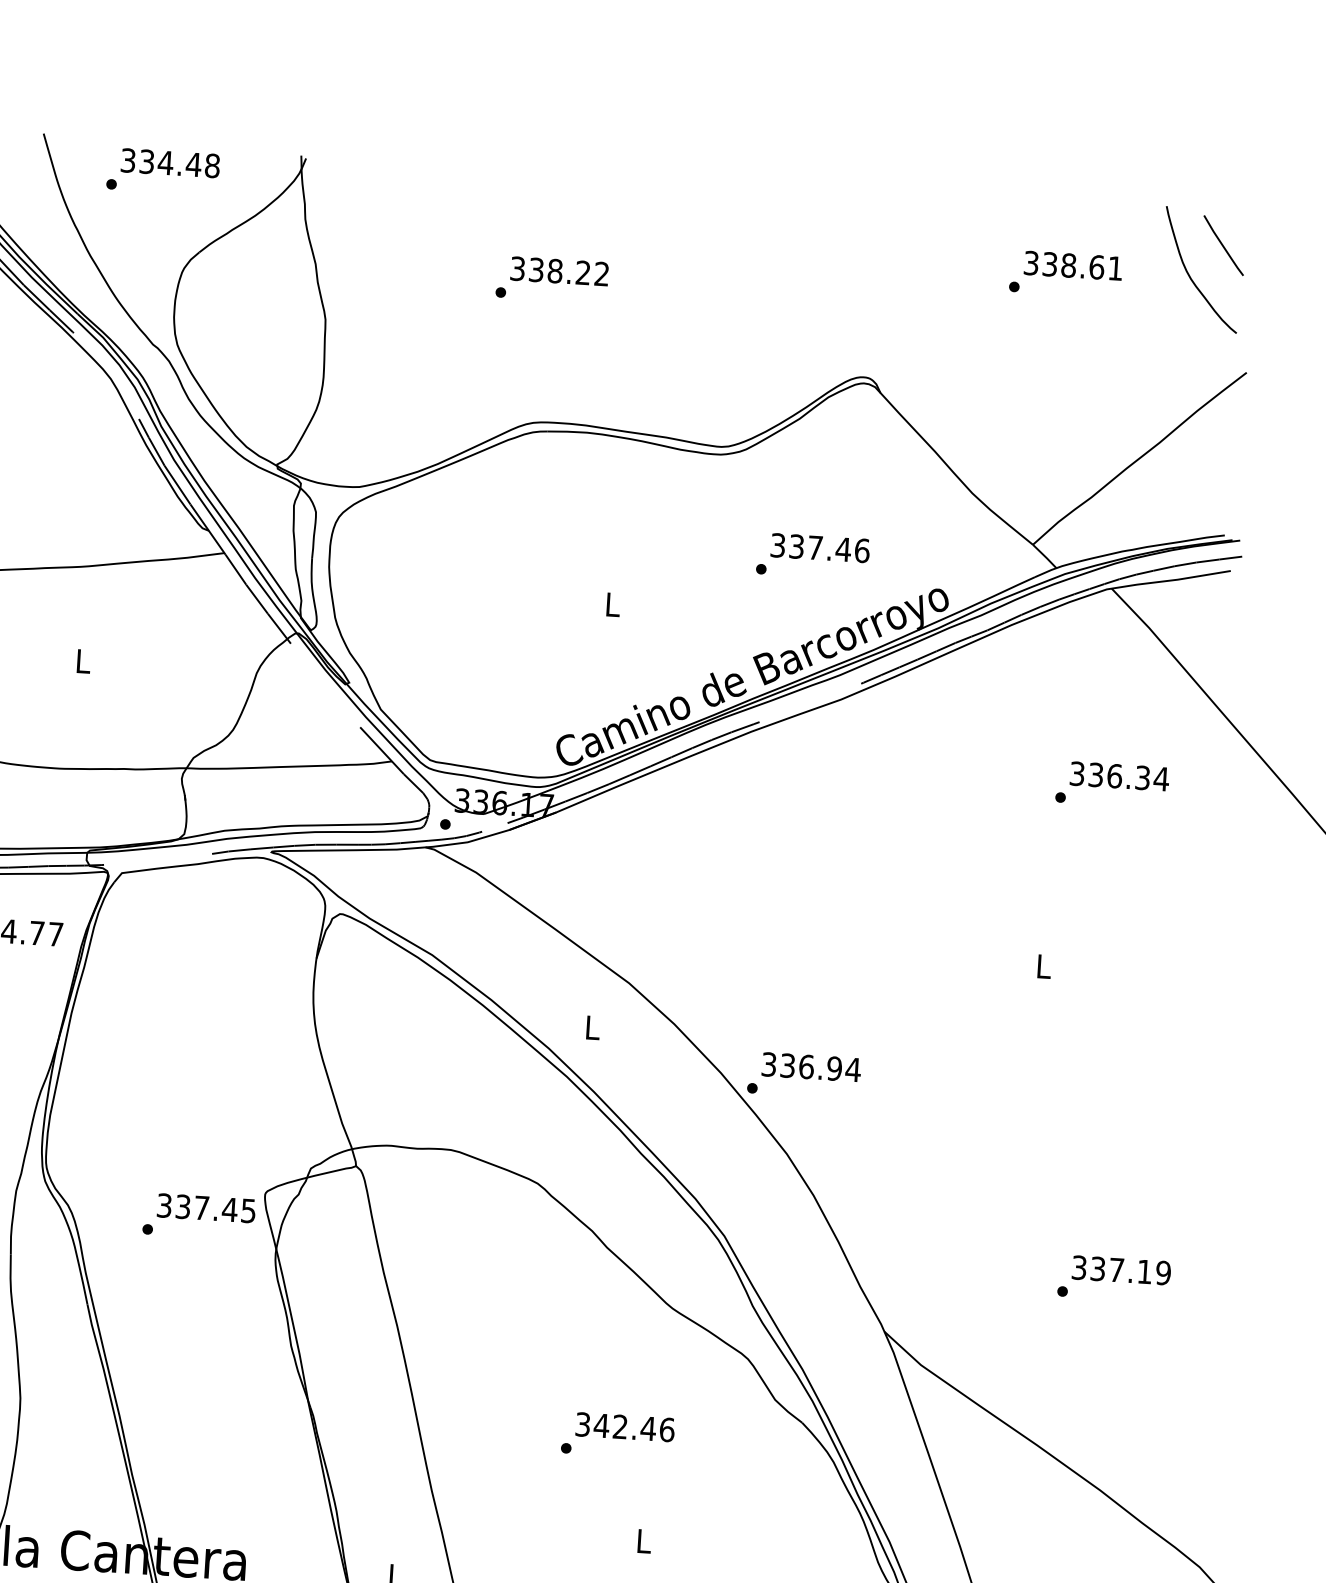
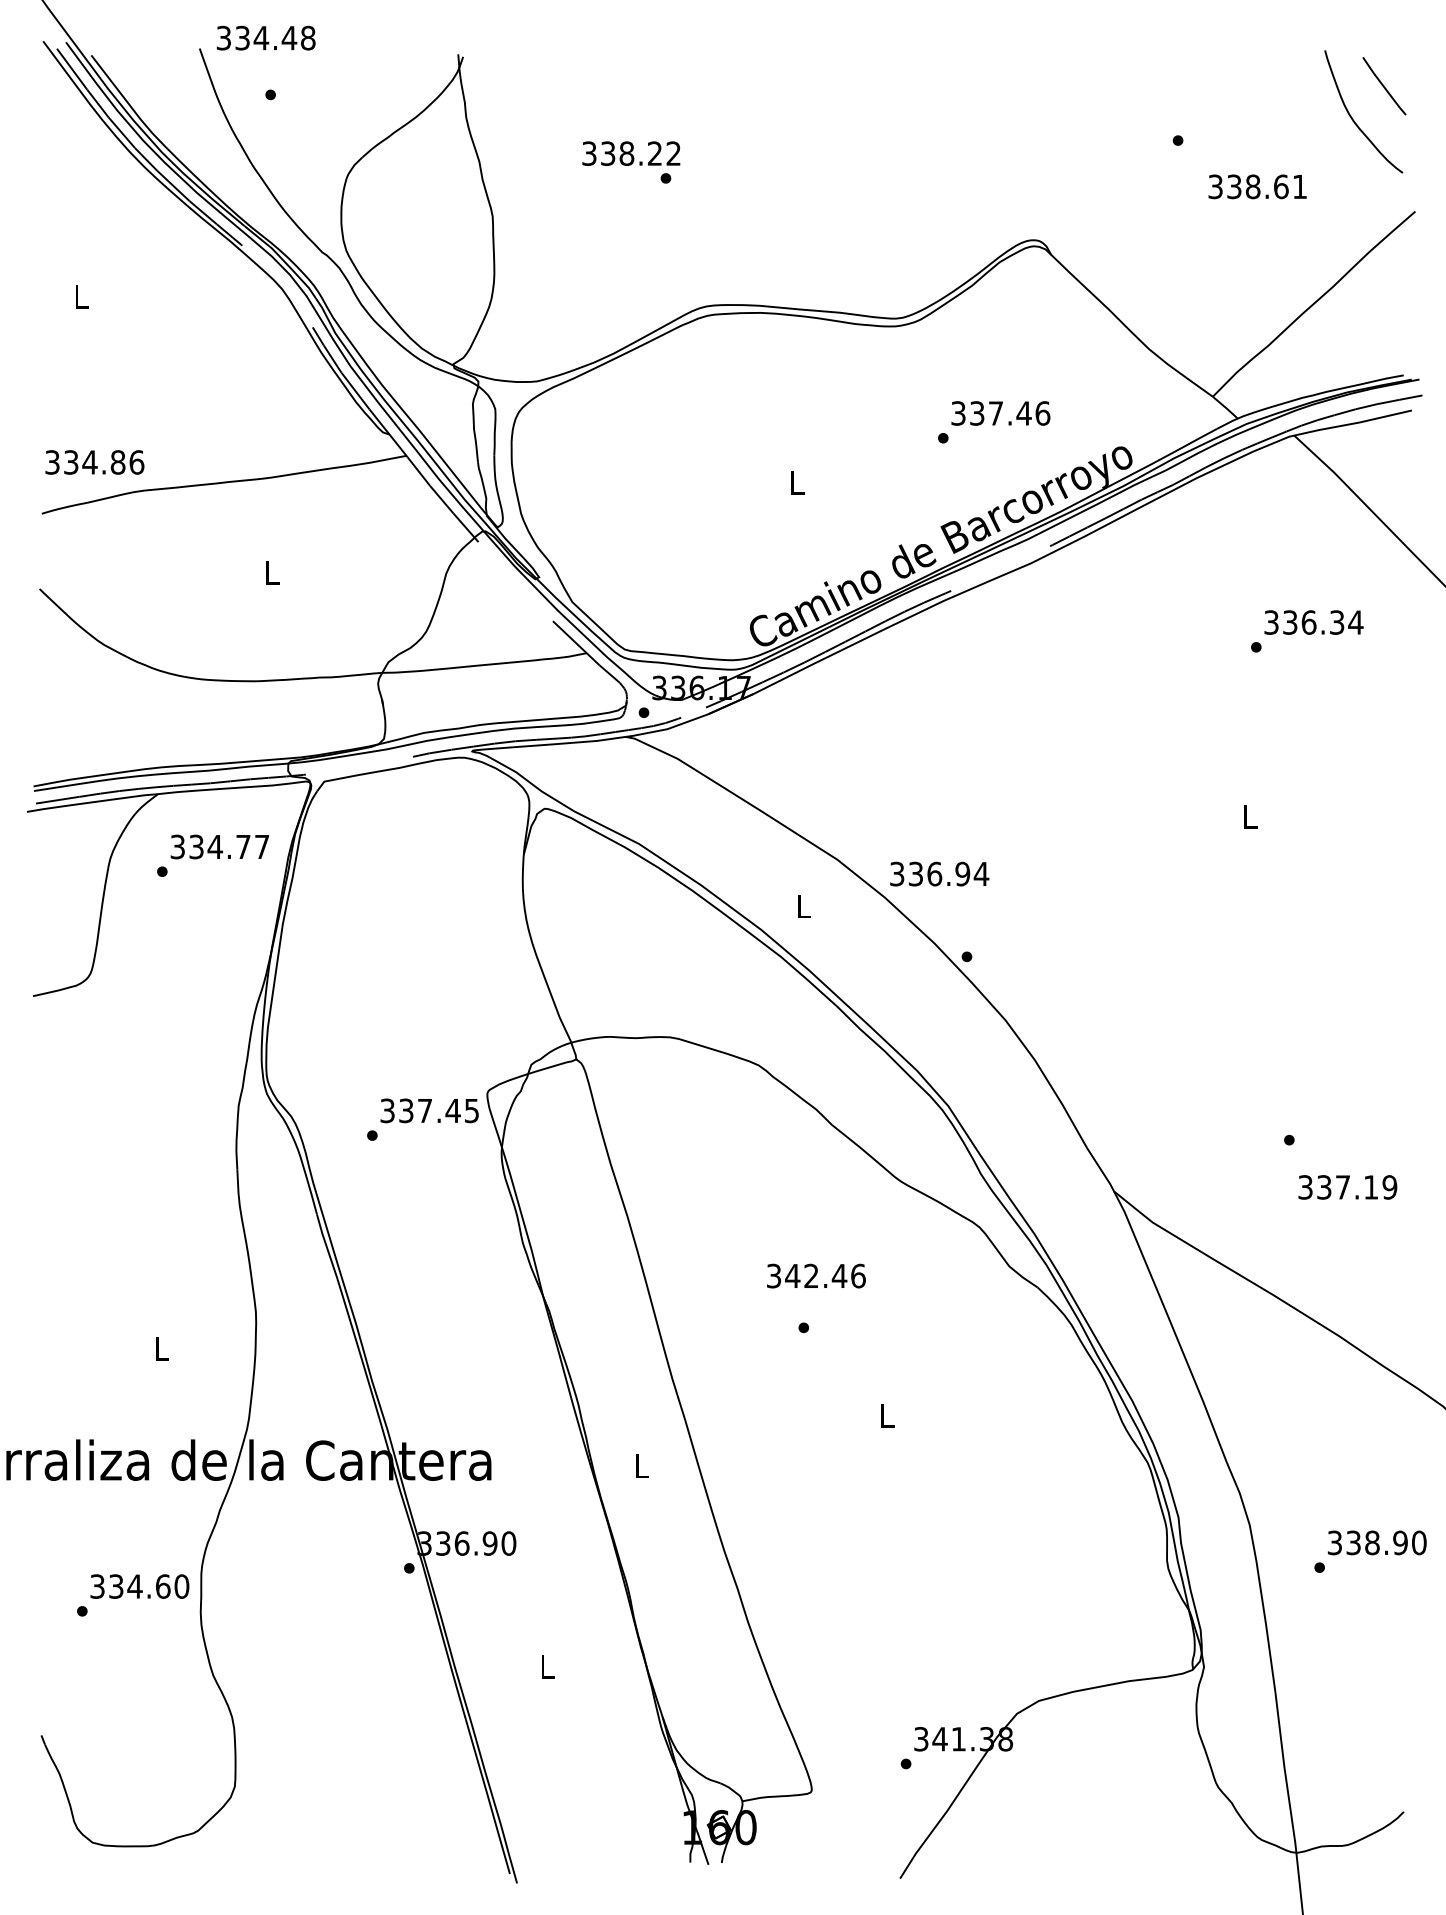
text: (169, 162) -> (265, 37), moved
text: (1073, 265) -> (1257, 186), moved
text: (559, 271) -> (631, 153), moved
text: (811, 1066) -> (939, 873), moved
text: (1121, 1270) -> (1347, 1187), moved
text: (625, 1426) -> (816, 1275), moved

